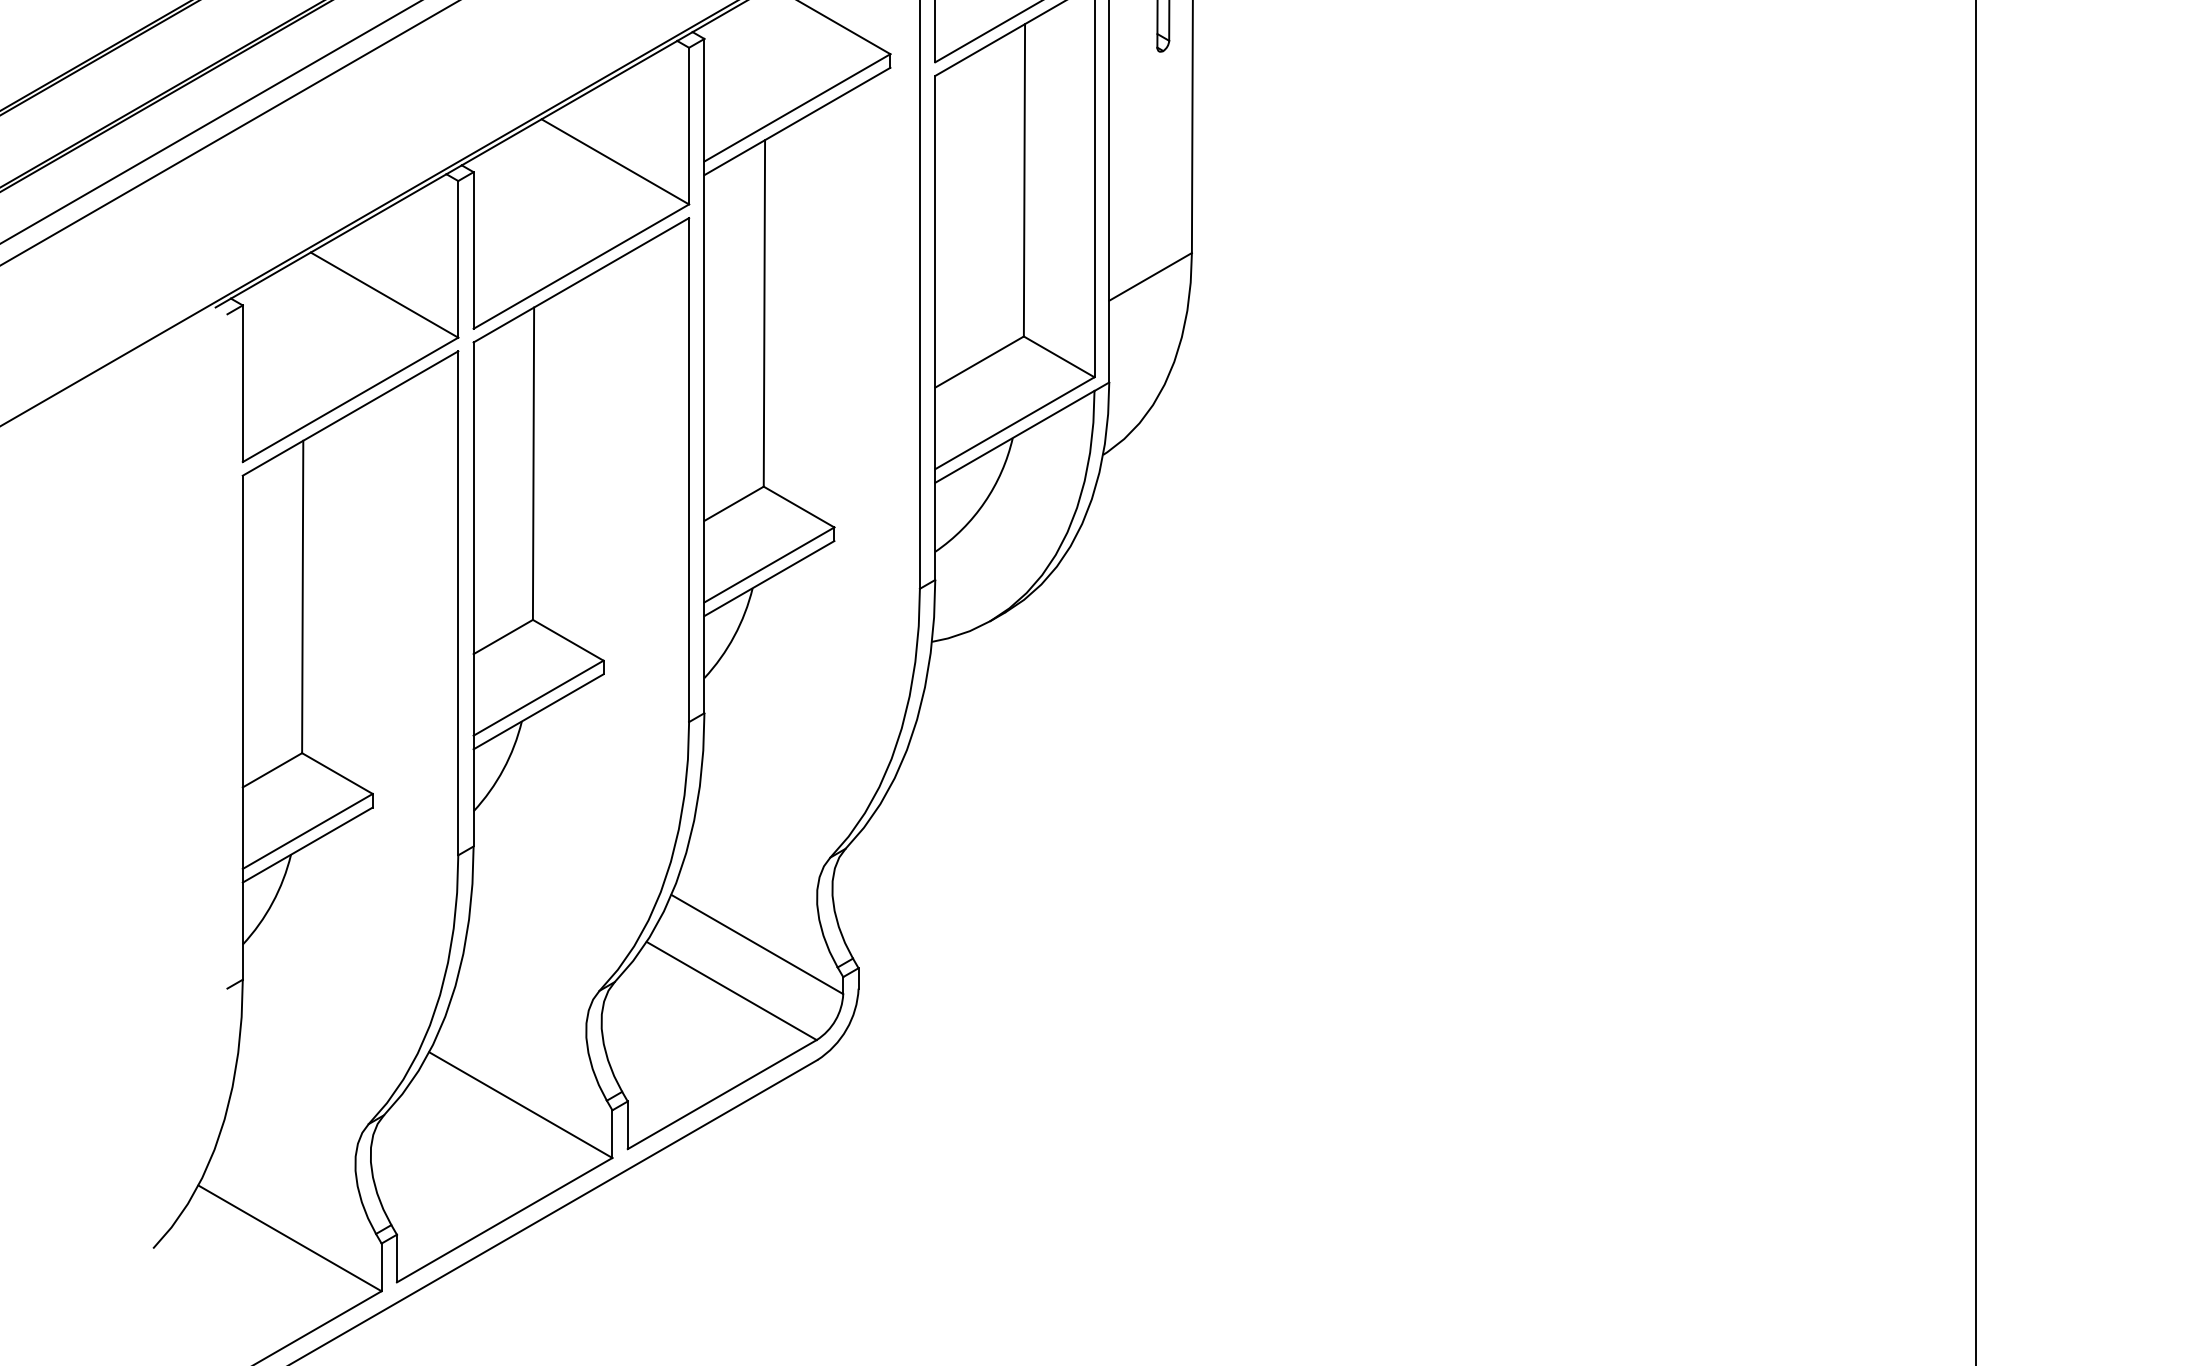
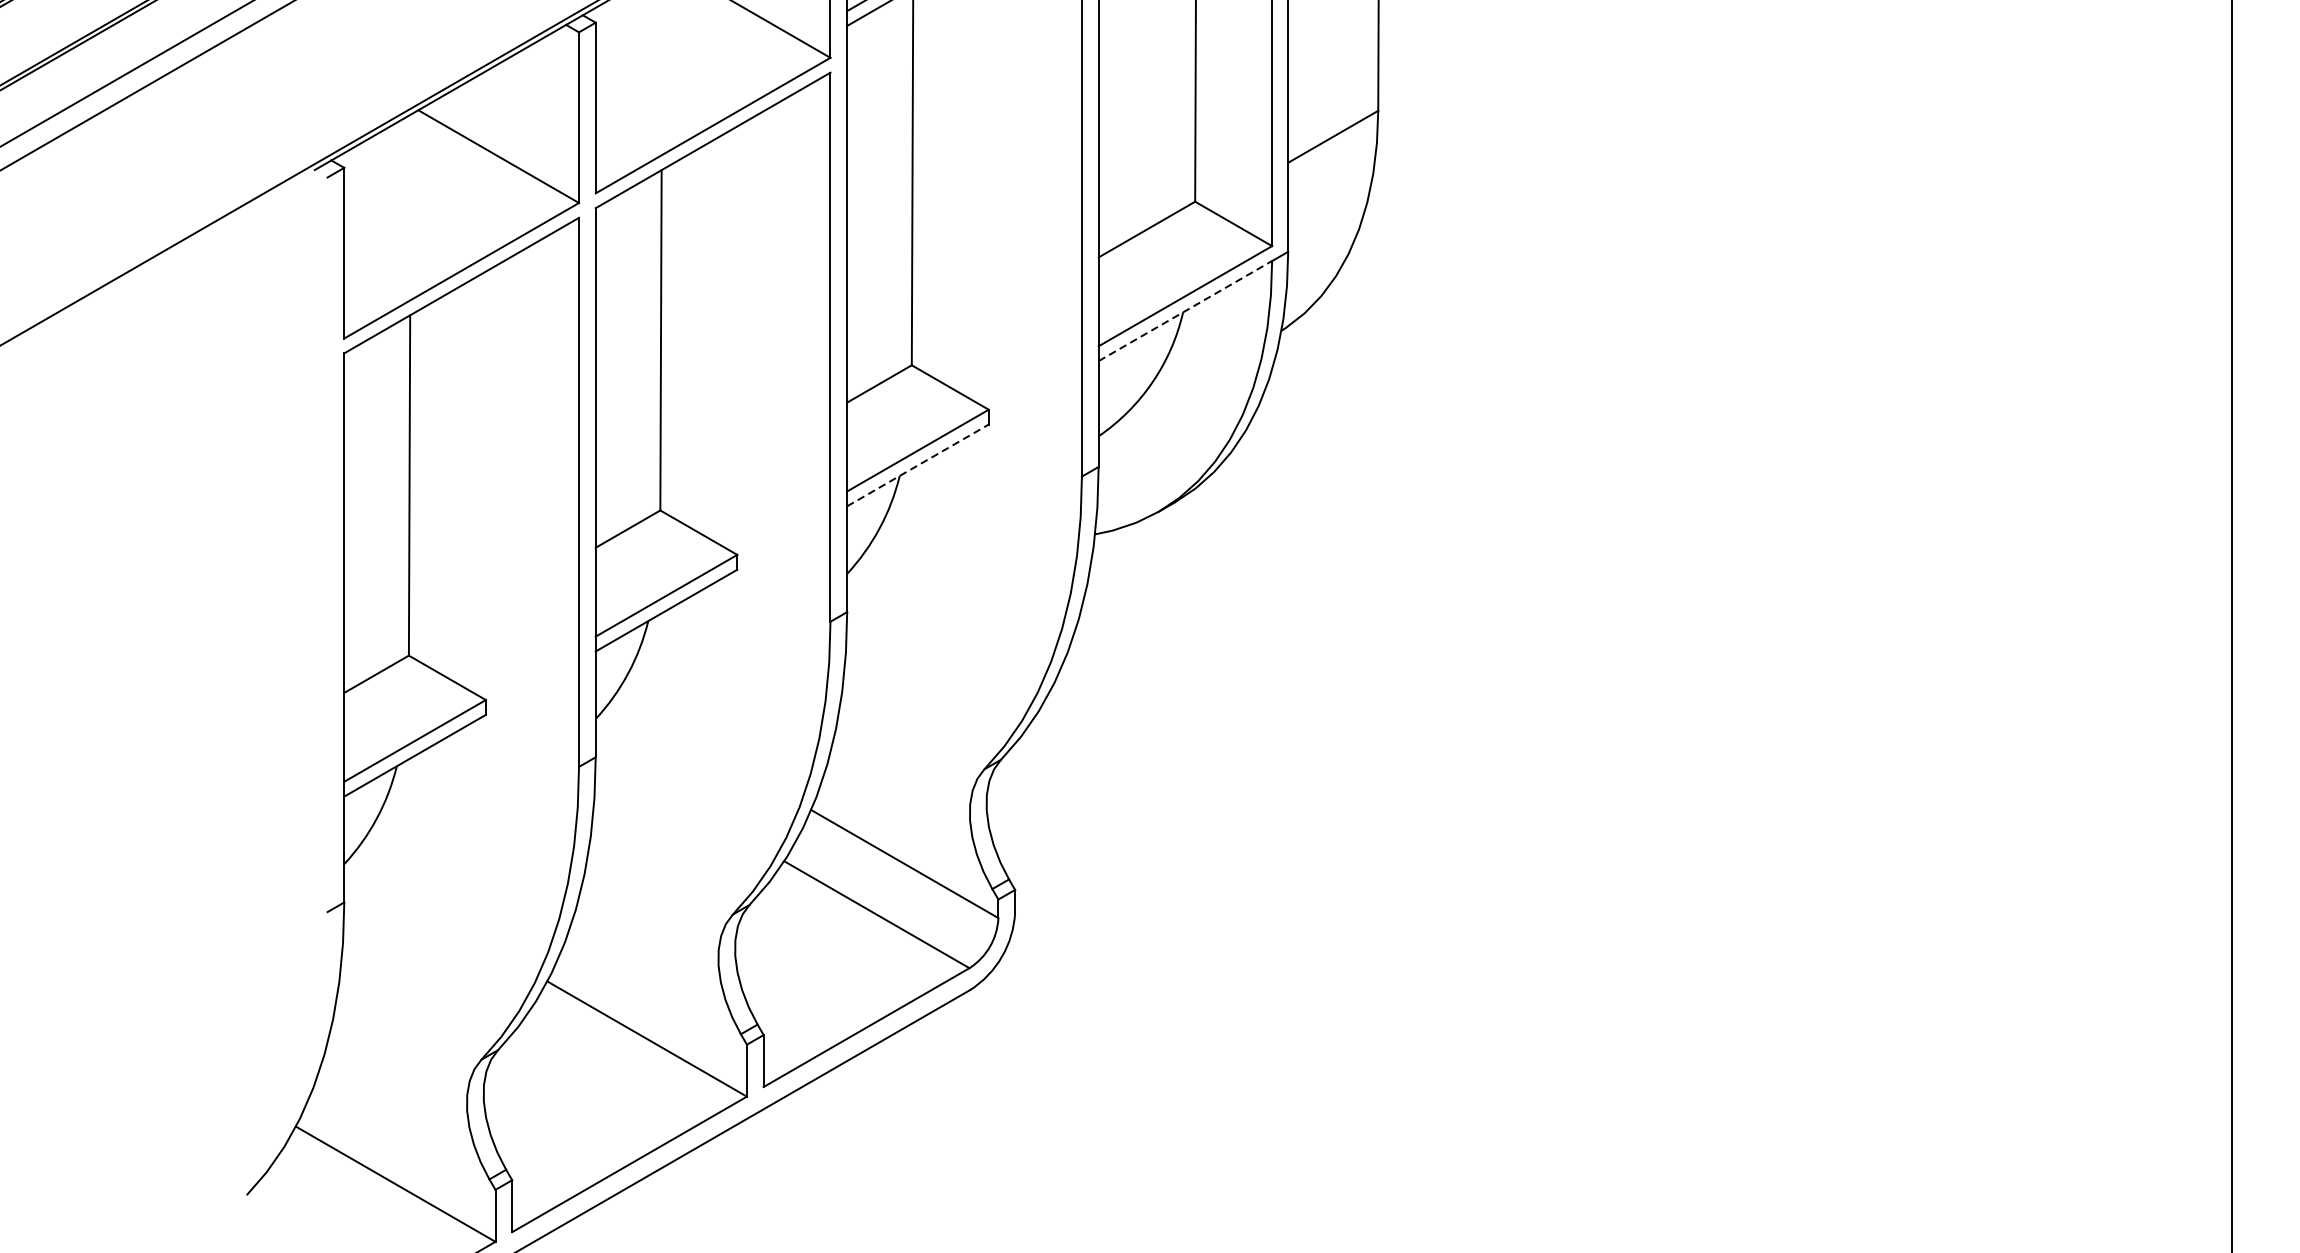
line: (1014, 436) -> (1184, 310), solid -> dashed
line: (769, 578) -> (918, 465), solid -> dashed

